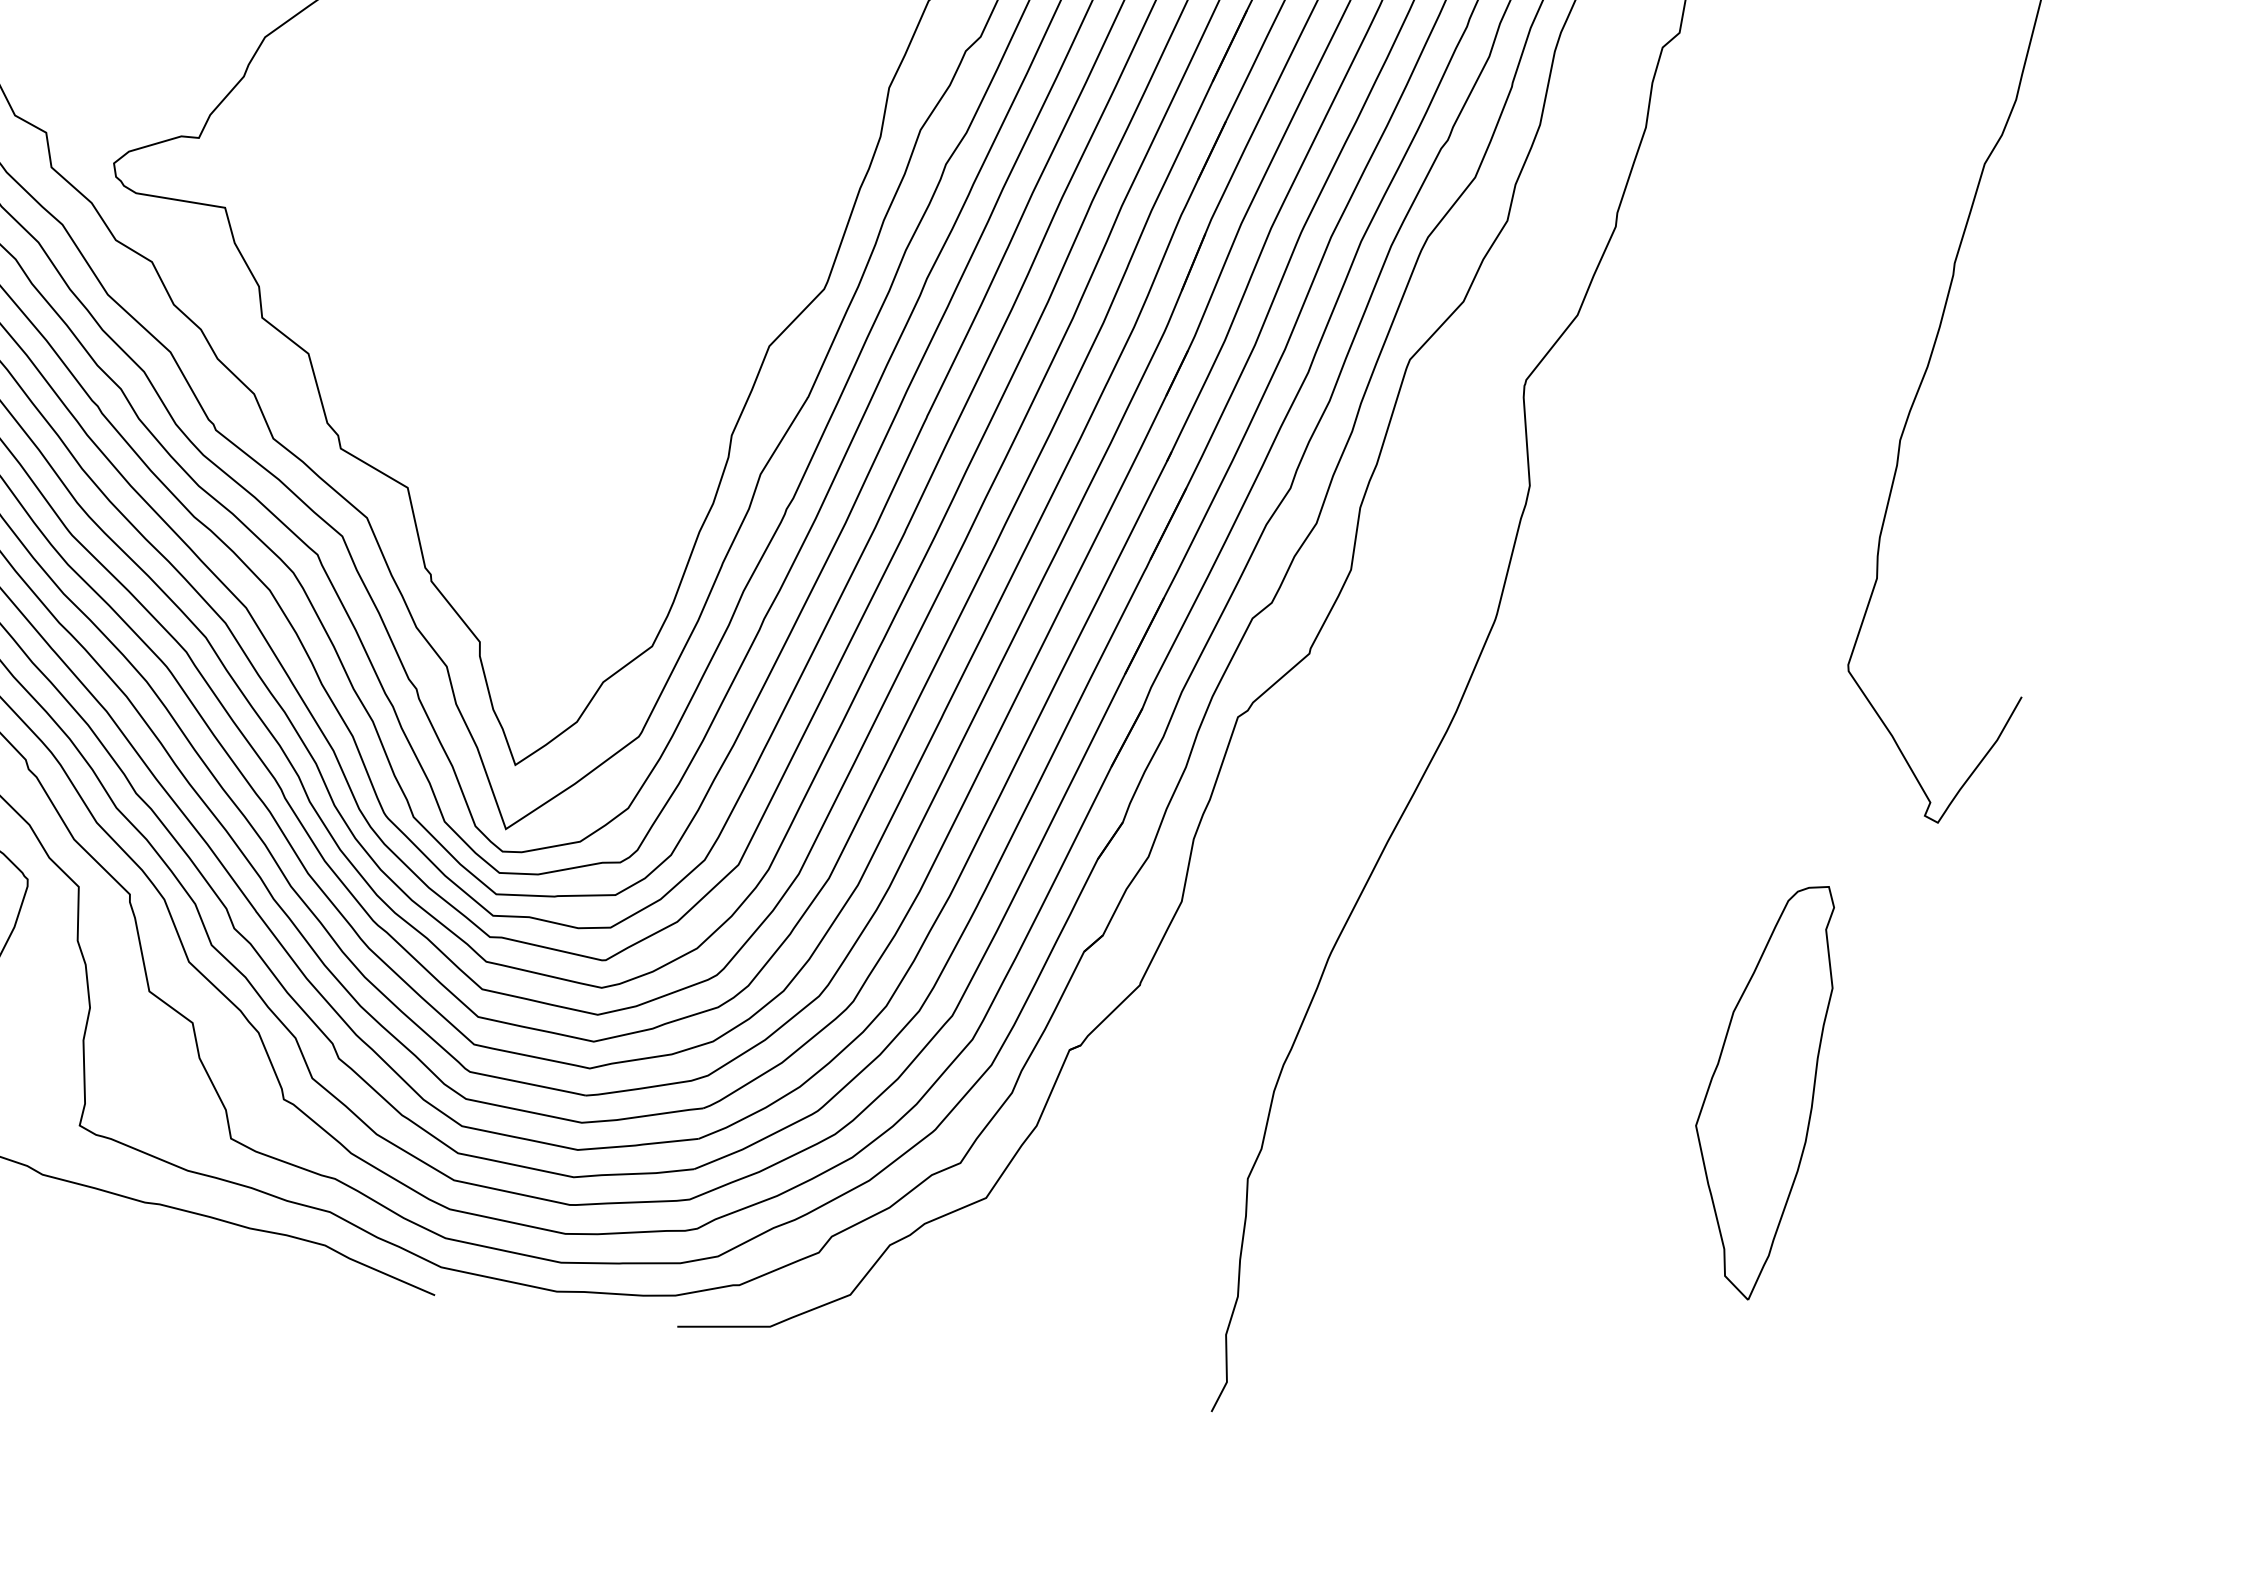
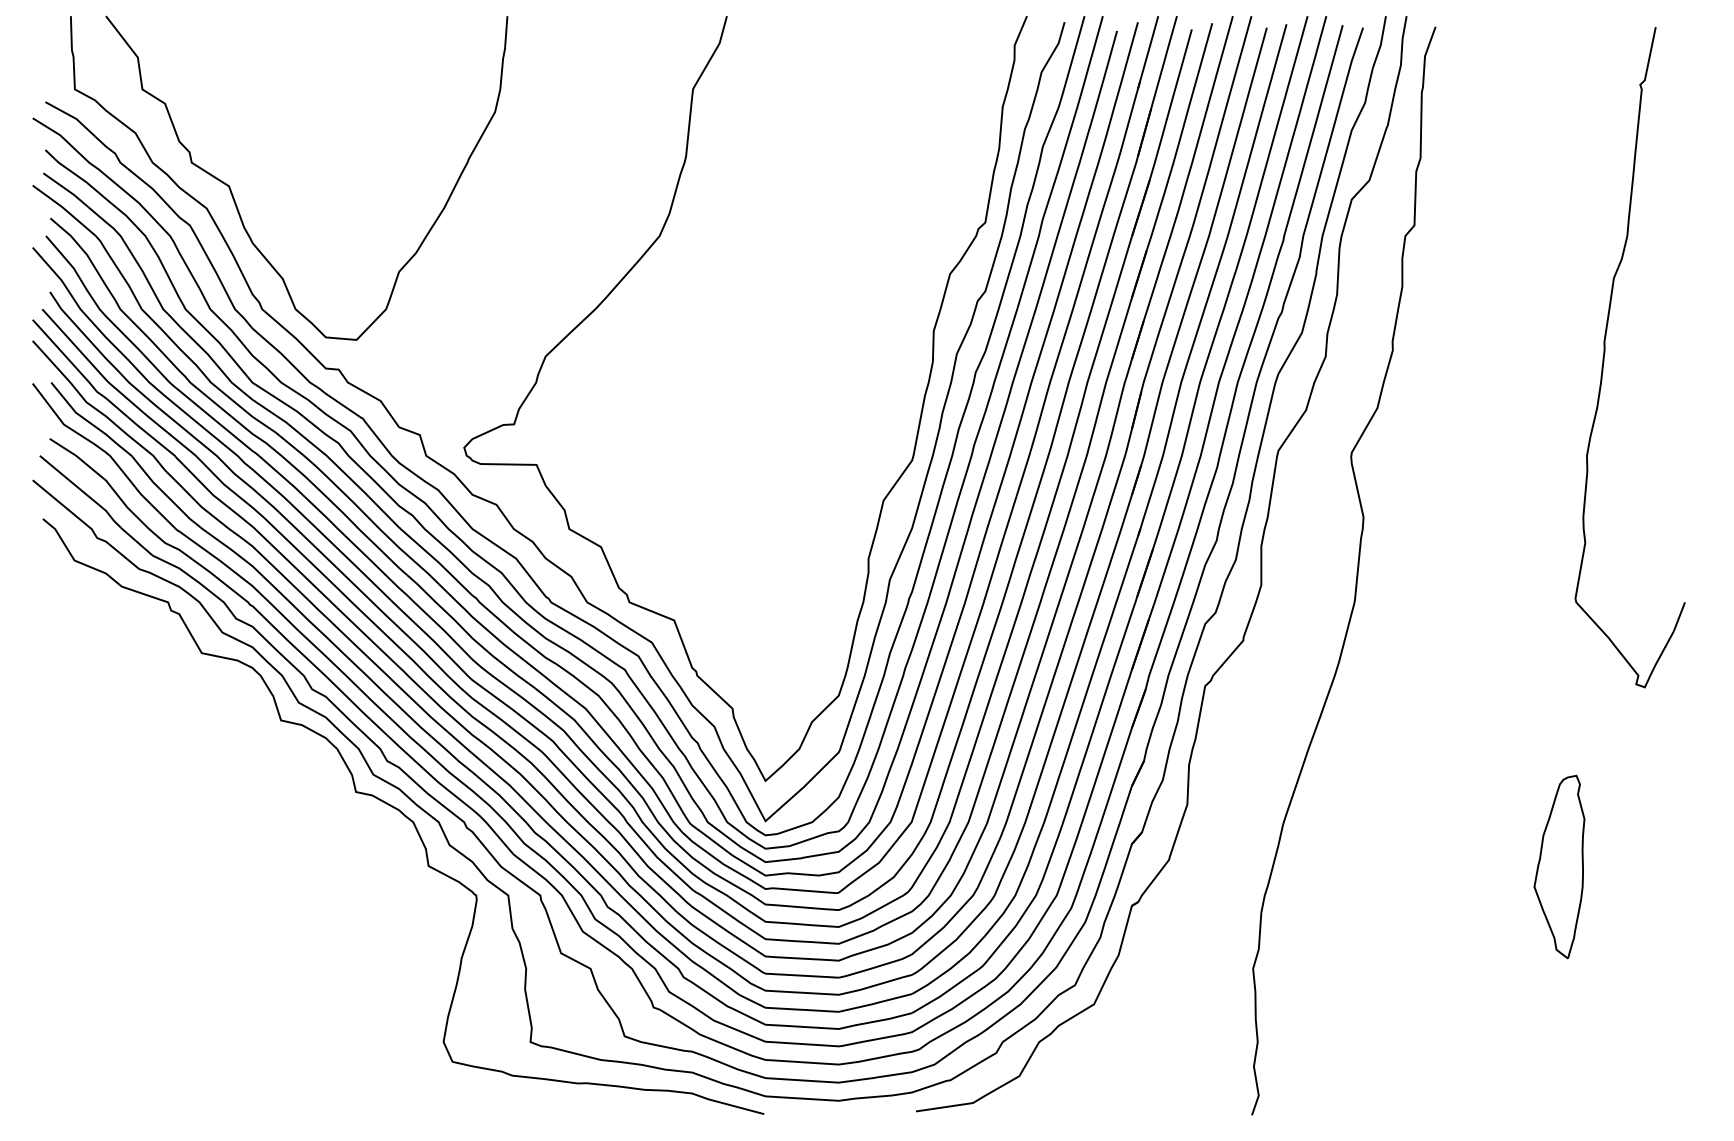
part: (1759, 1087) -> (1559, 866), size x0.7

